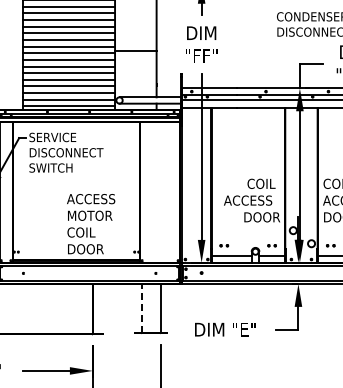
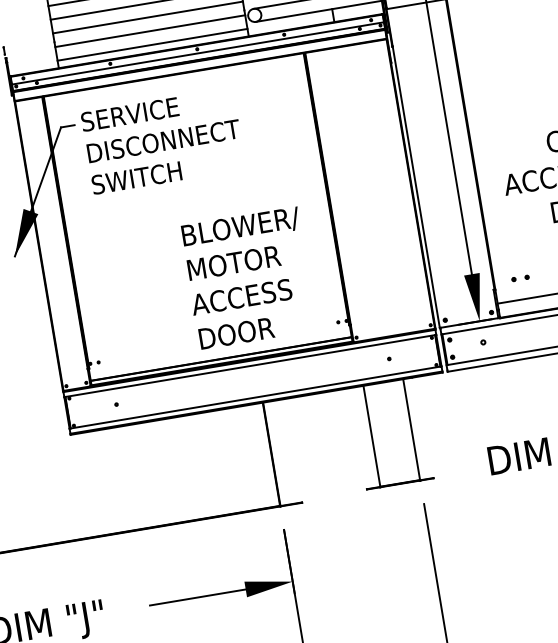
text: (95, 199) -> (239, 227), ACCESS -> BLOWER/
text: (91, 232) -> (242, 296), COIL -> ACCESS
line: (141, 308) -> (371, 436), dashed -> solid

